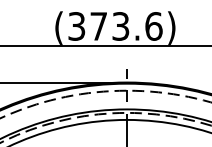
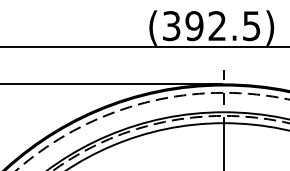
text: (125, 26) -> (222, 26), (373.6) -> (392.5)

